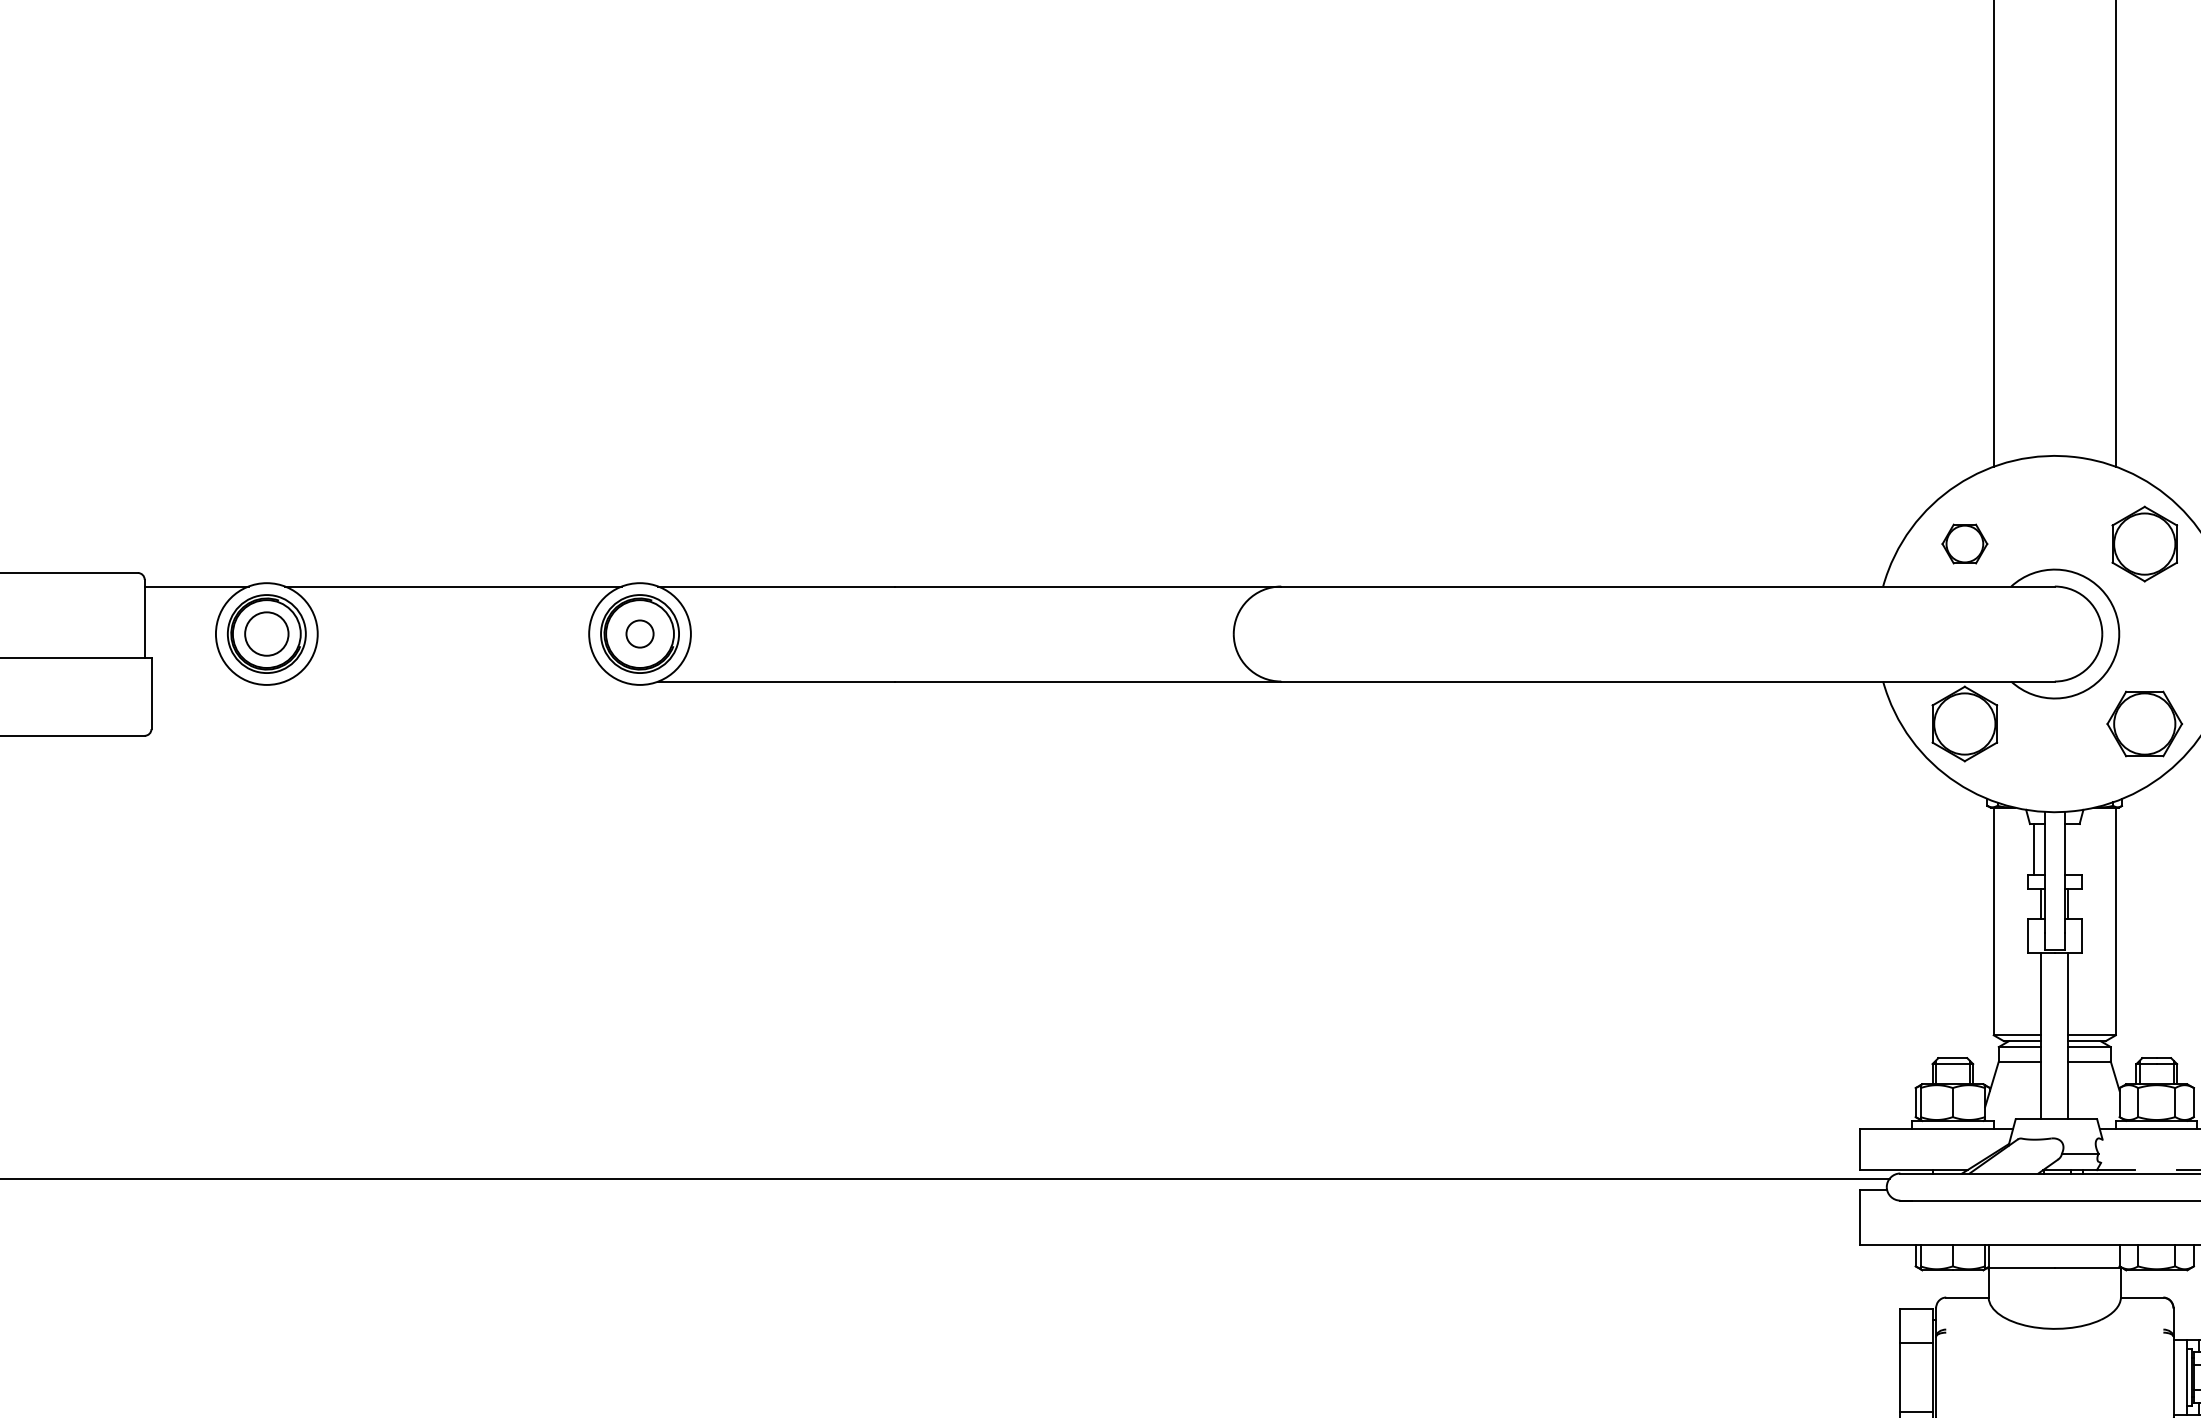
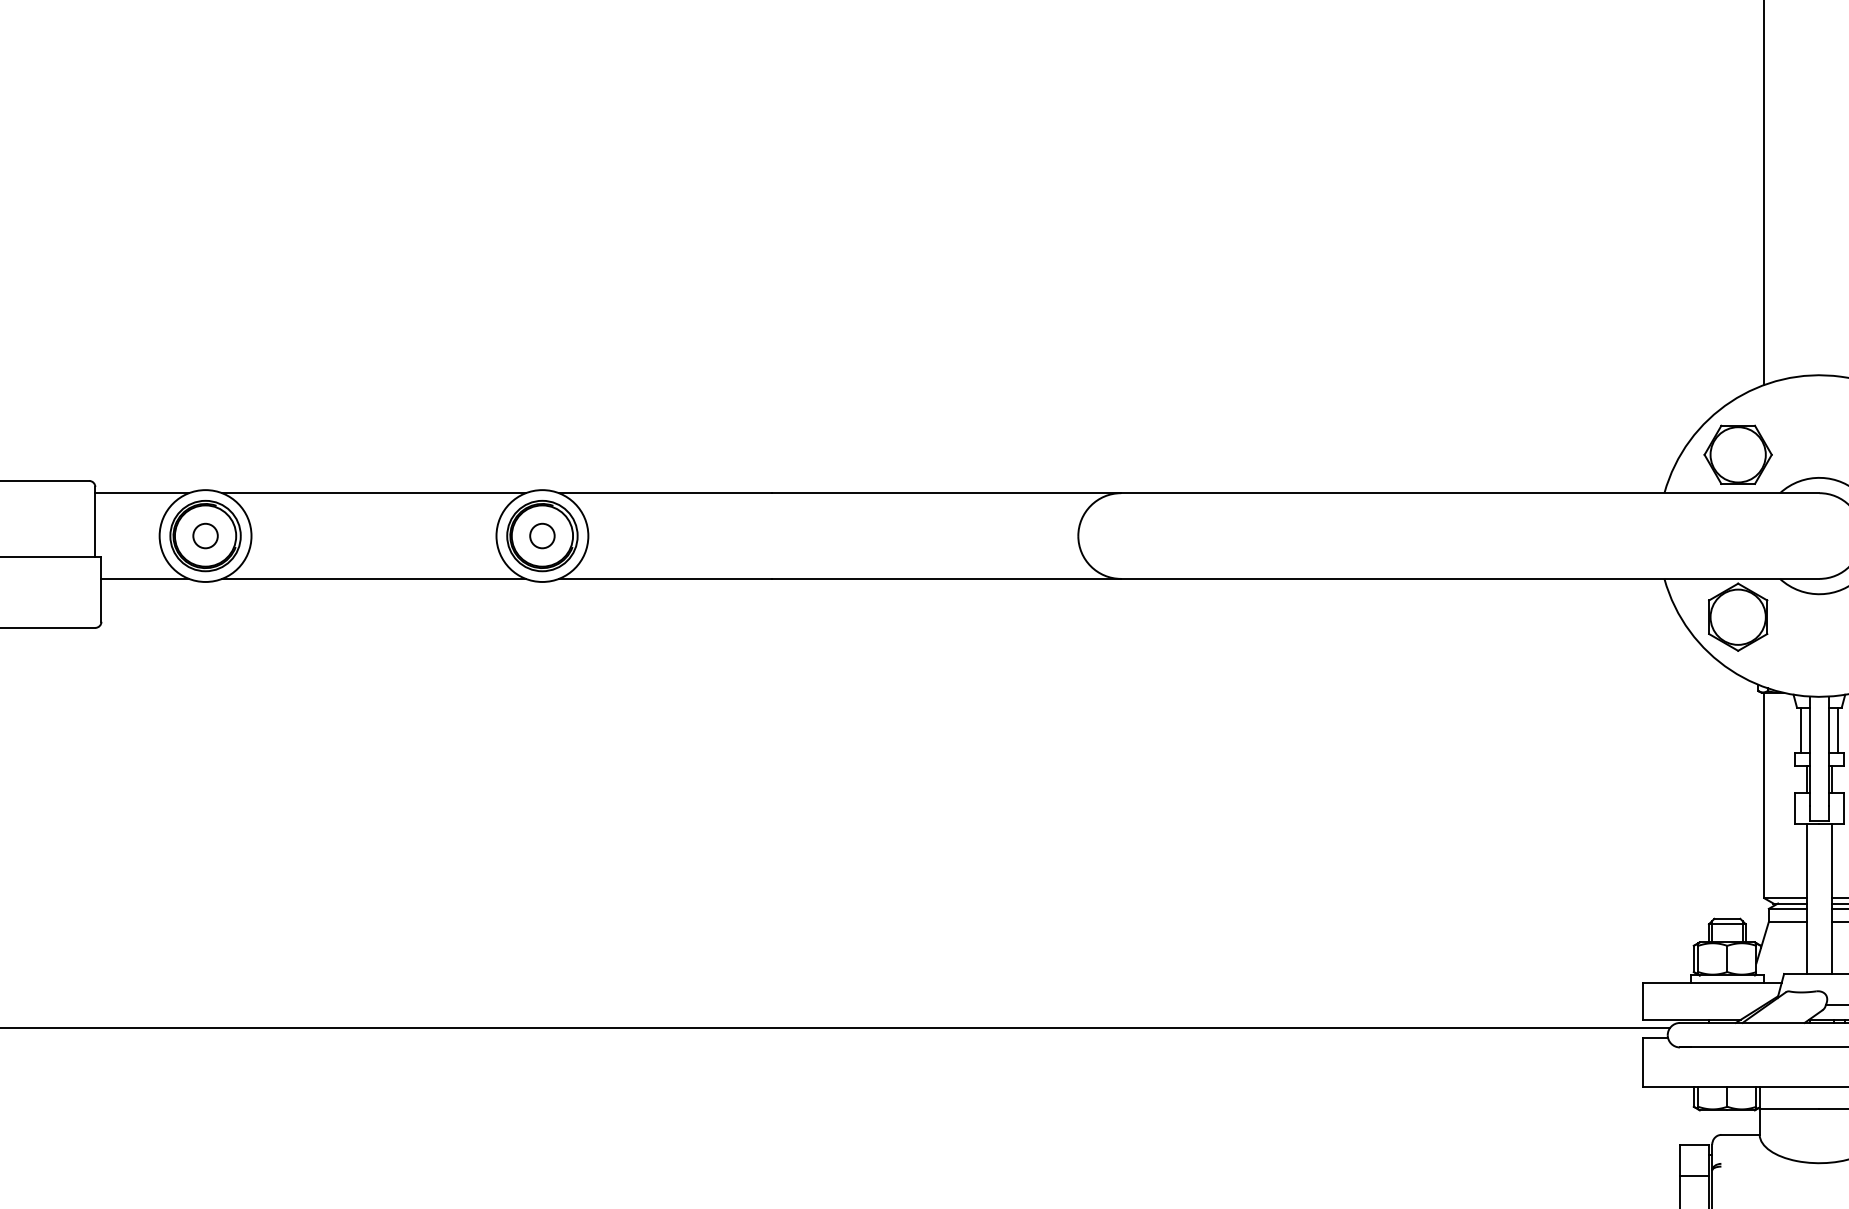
part: (1964, 543) -> (1737, 454), size x1.67
circle: (266, 633) -> (205, 535), size x0.62
line: (199, 681) -> (144, 578), added
line: (453, 681) -> (374, 578), added
line: (2075, 849) -> (1838, 730), added

